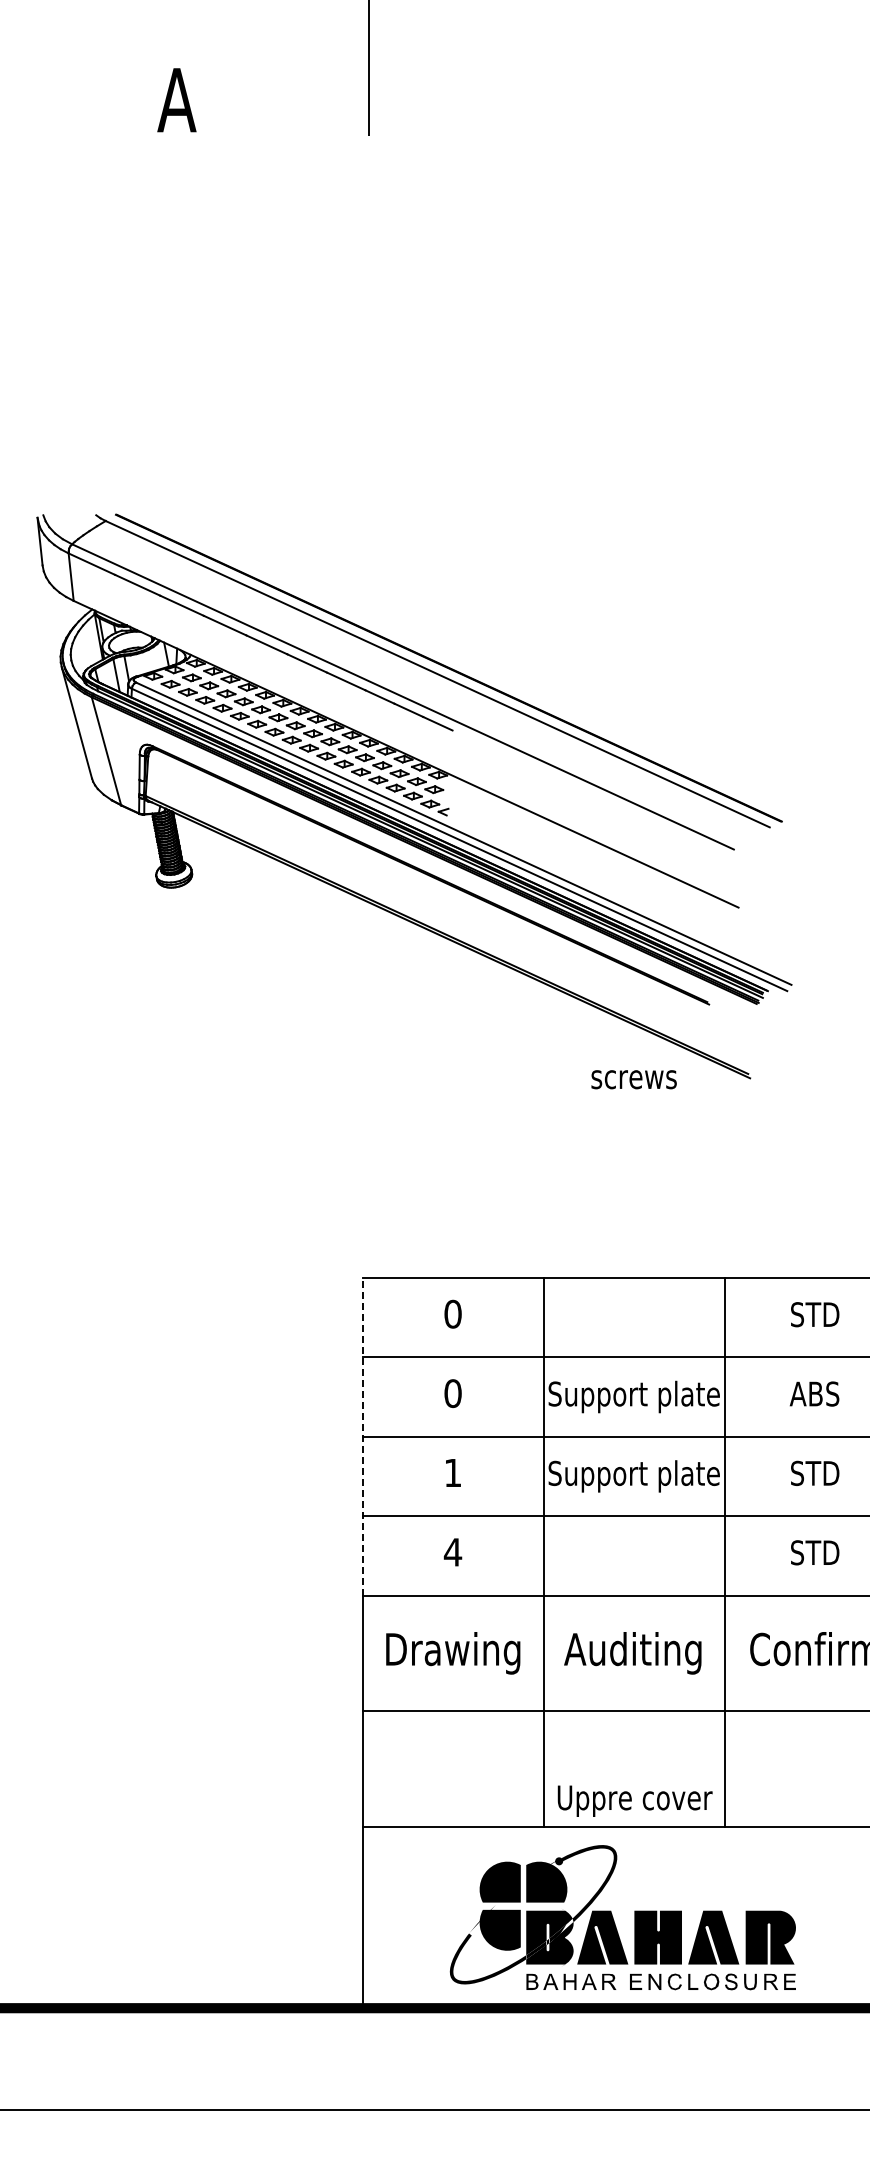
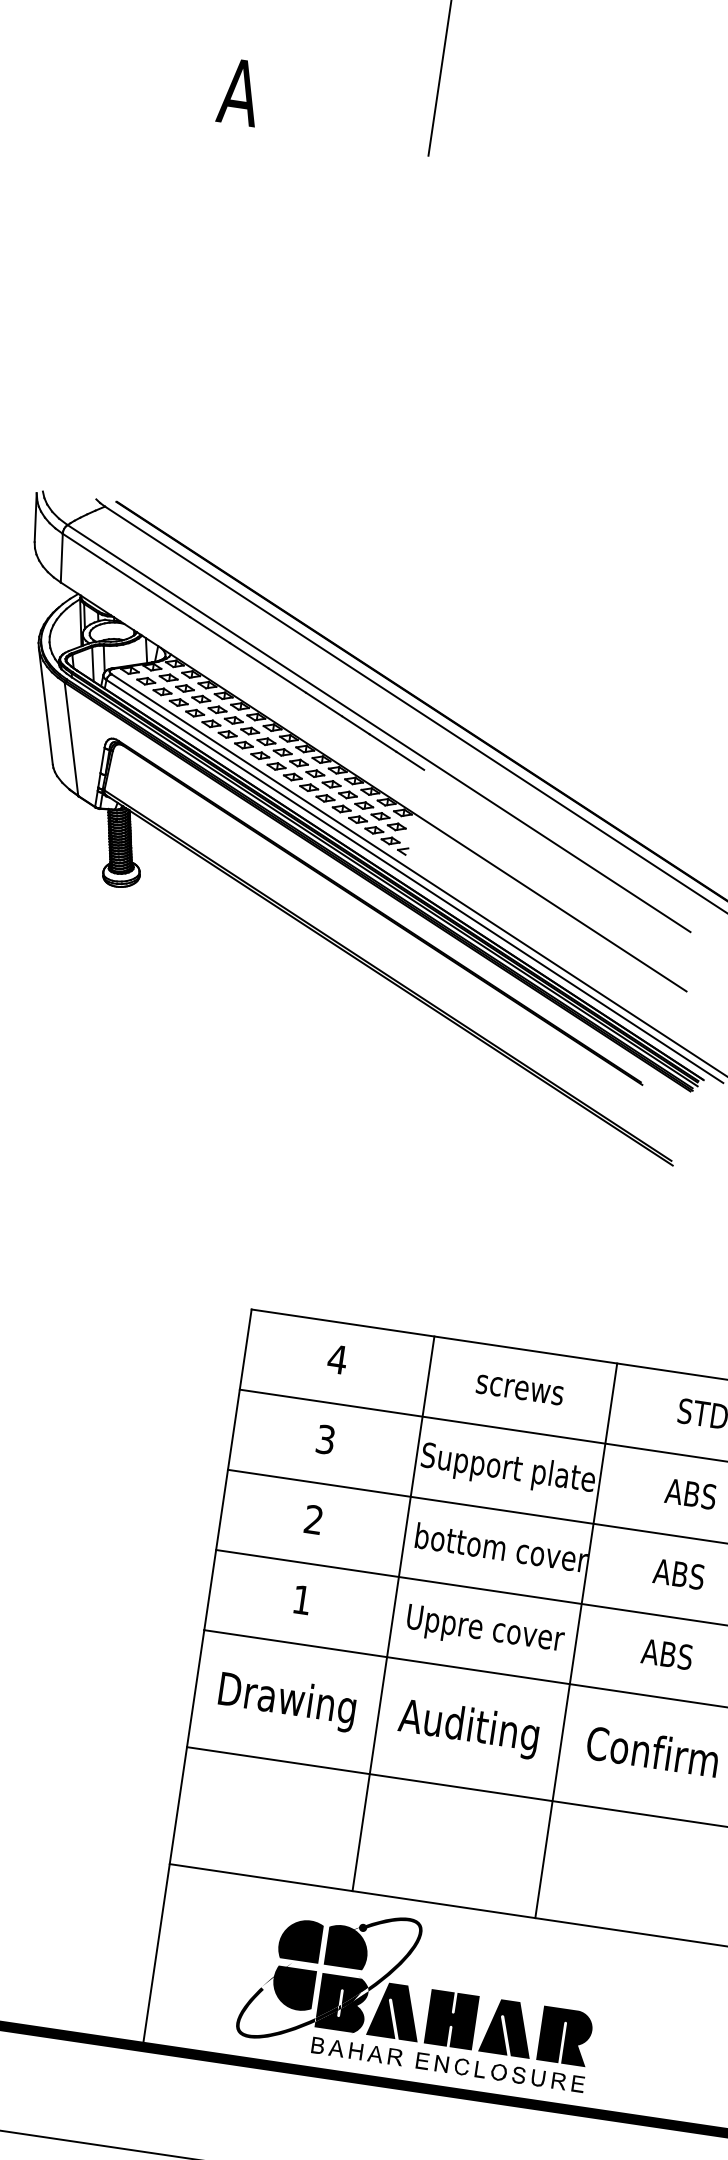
text: (633, 1079) -> (519, 1389), moved
text: (452, 1313) -> (337, 1358), 0 -> 4
text: (452, 1393) -> (325, 1439), 0 -> 3
line: (362, 1436) -> (227, 1469), dashed -> solid
text: (452, 1472) -> (313, 1519), 1 -> 2
text: (814, 1473) -> (678, 1574), STD -> ABS
text: (635, 1476) -> (497, 1550), Support plate -> bottom cover
text: (452, 1552) -> (301, 1600), 4 -> 1
text: (814, 1552) -> (667, 1654), STD -> ABS
text: (634, 1800) -> (484, 1630), moved

